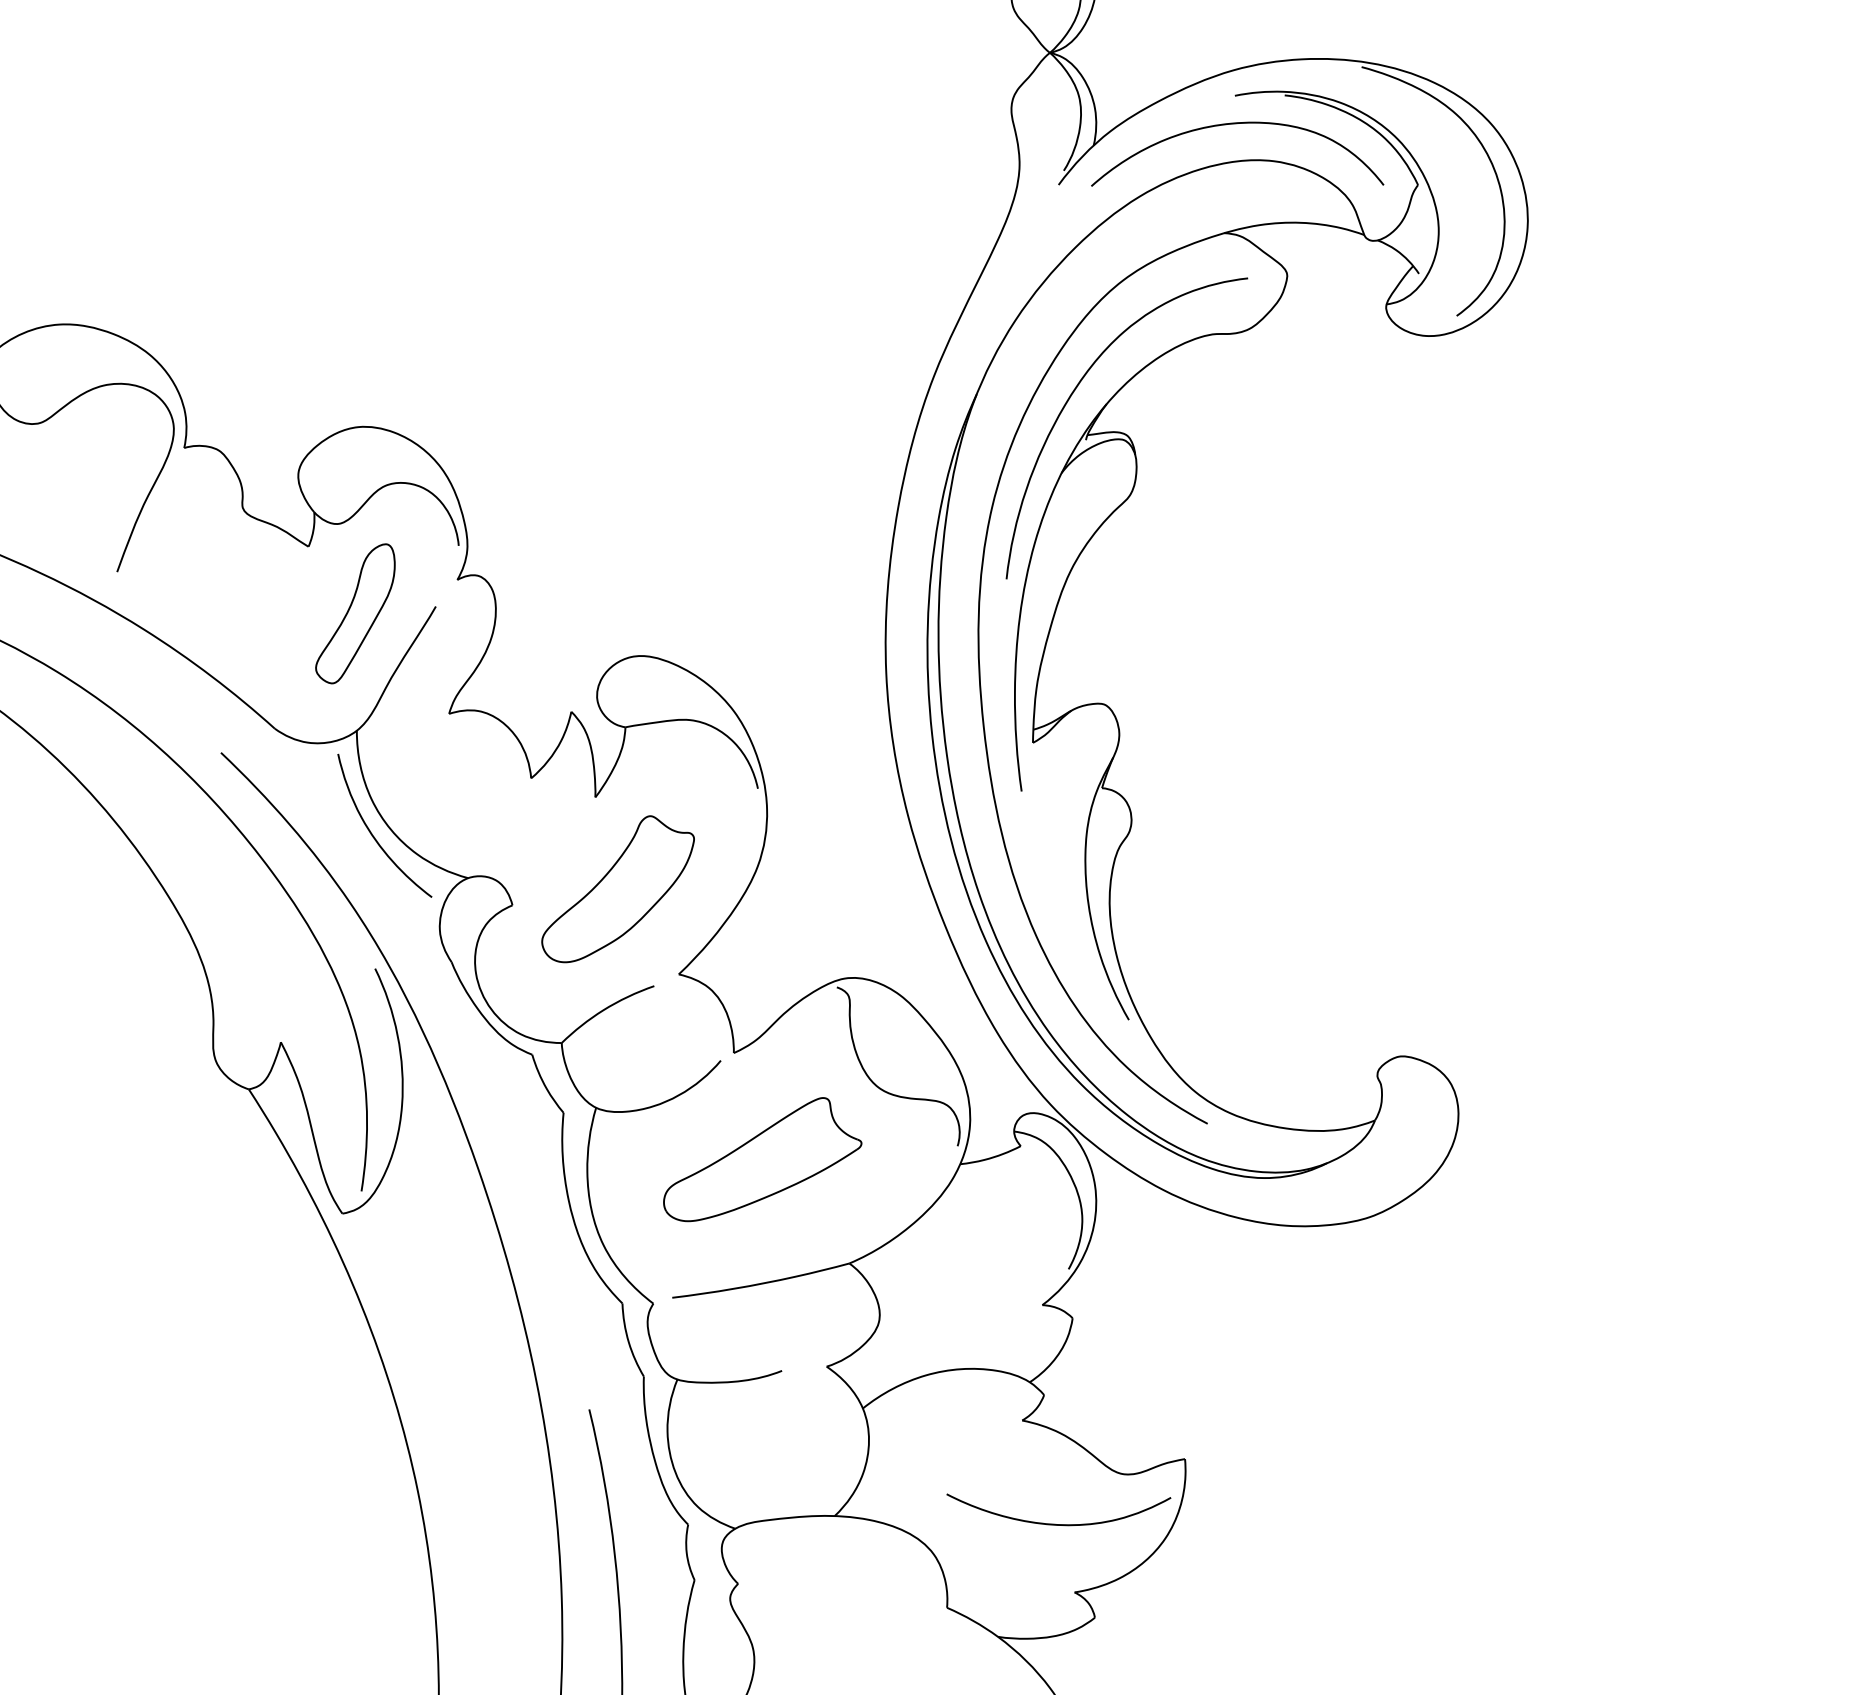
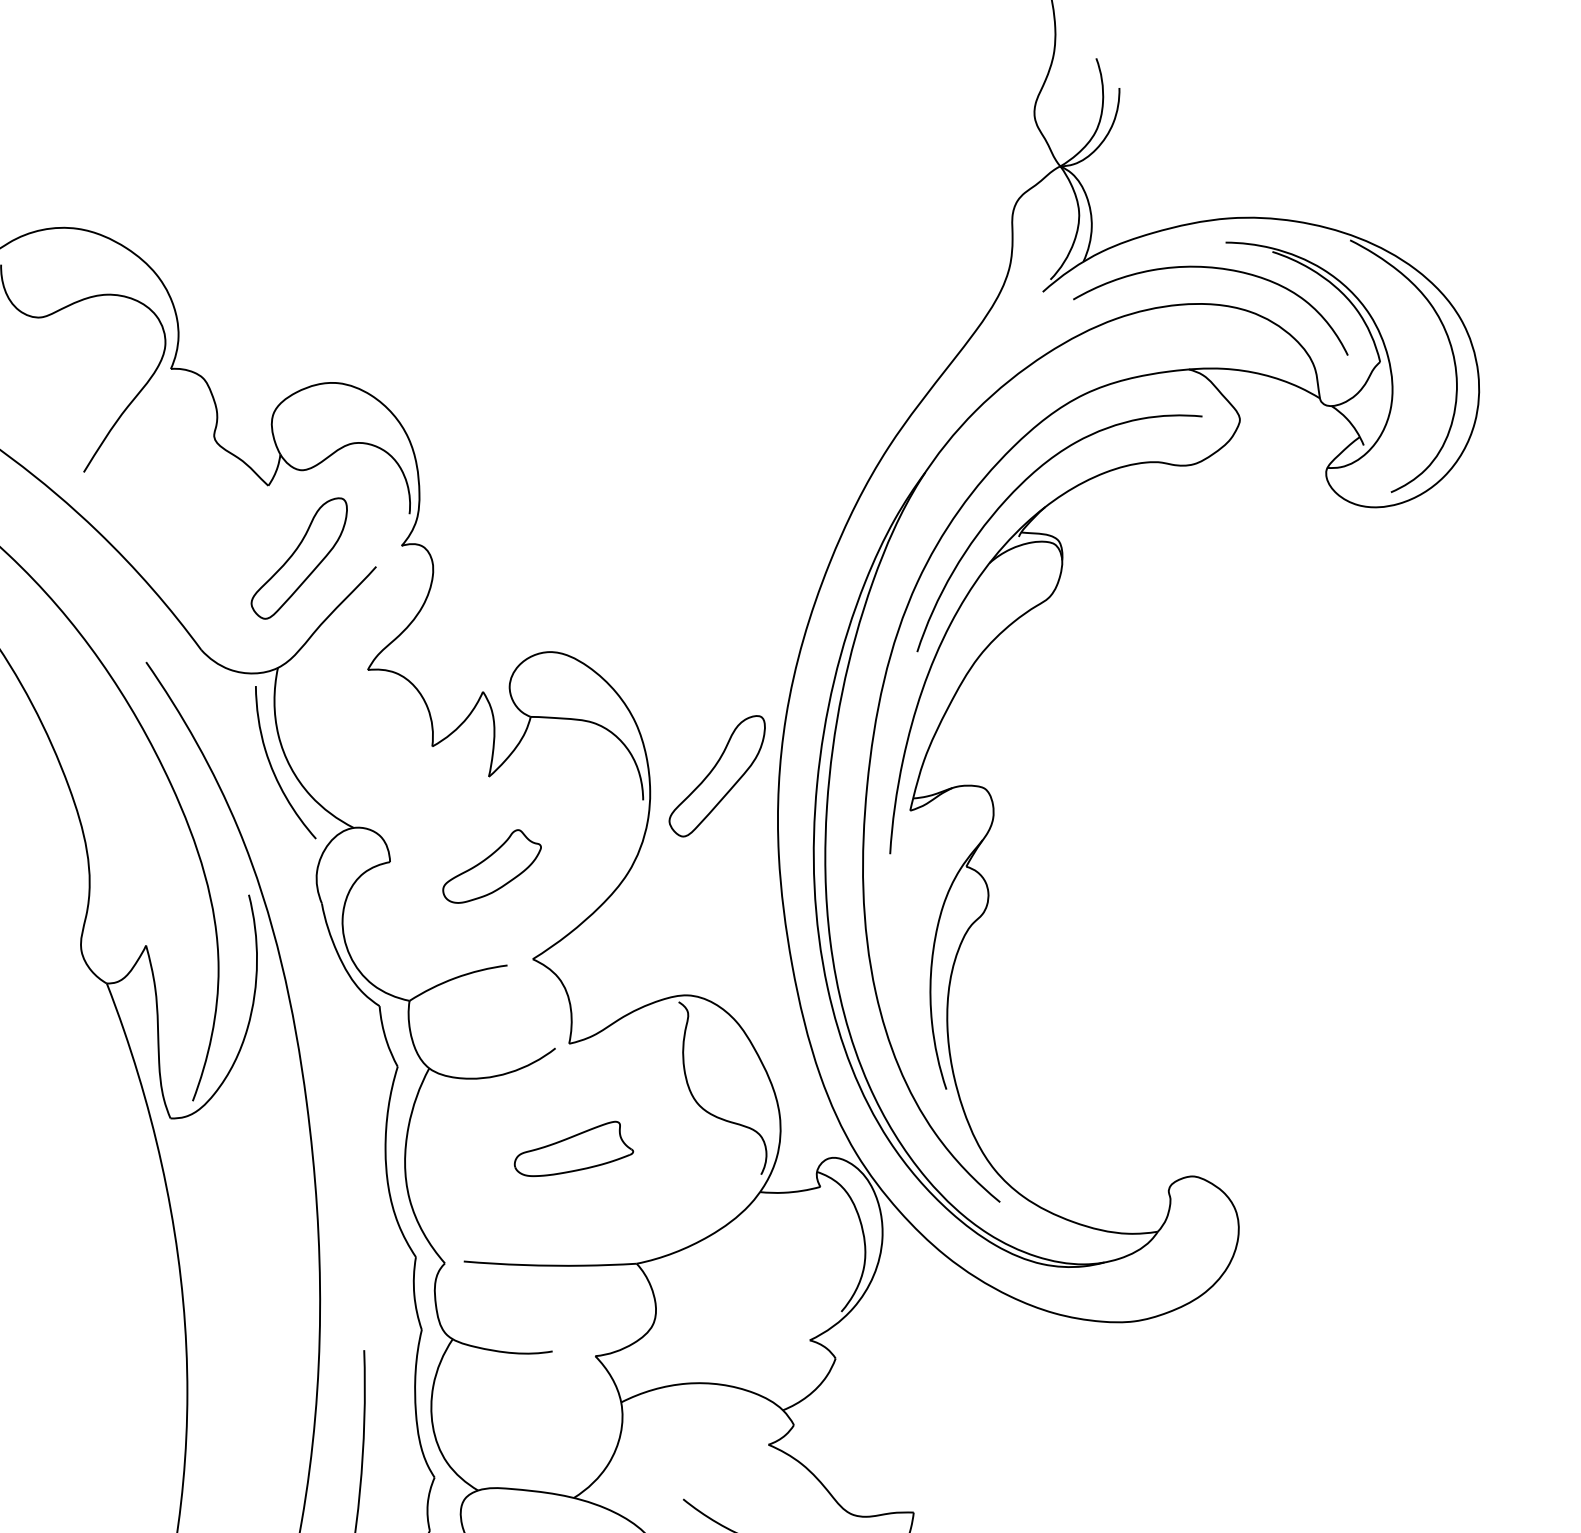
part: (828, 747) -> (717, 775), added
part: (617, 889) -> (491, 867), size x0.6
part: (762, 1159) -> (575, 1149), size x0.6

